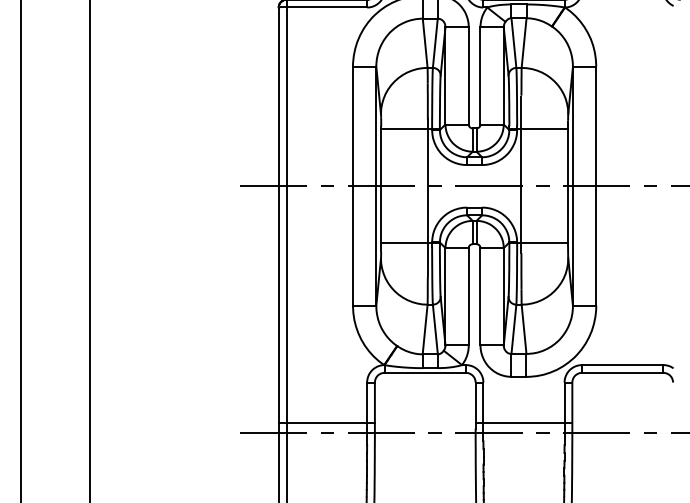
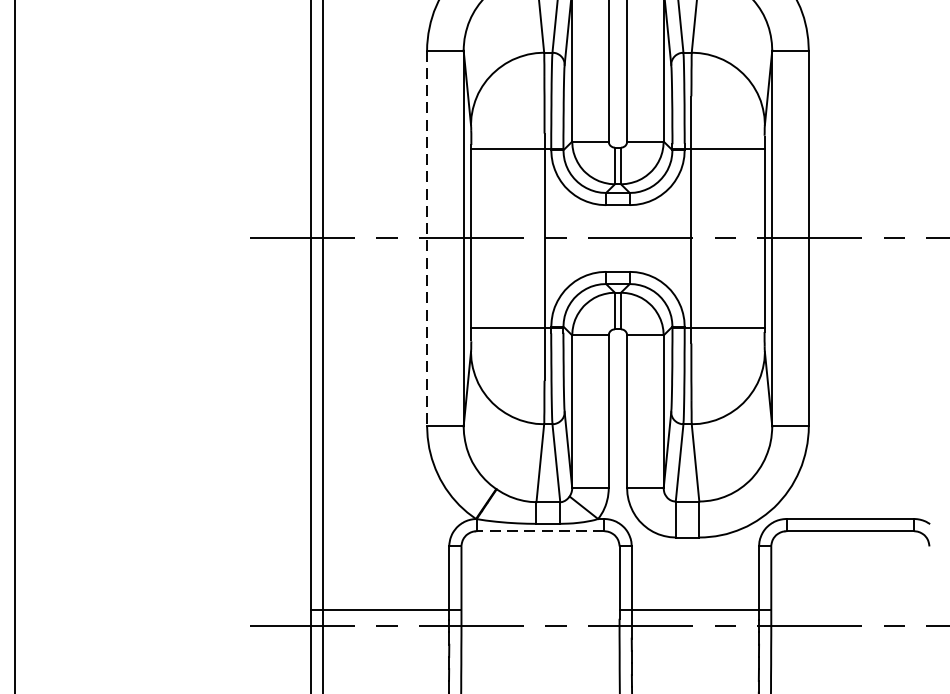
line: (352, 186) -> (426, 238), solid -> dashed
line: (425, 372) -> (540, 530), solid -> dashed

